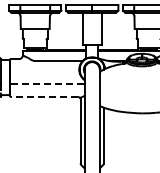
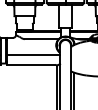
line: (47, 83) -> (33, 55), dashed -> solid
line: (44, 96) -> (31, 64), dashed -> solid

